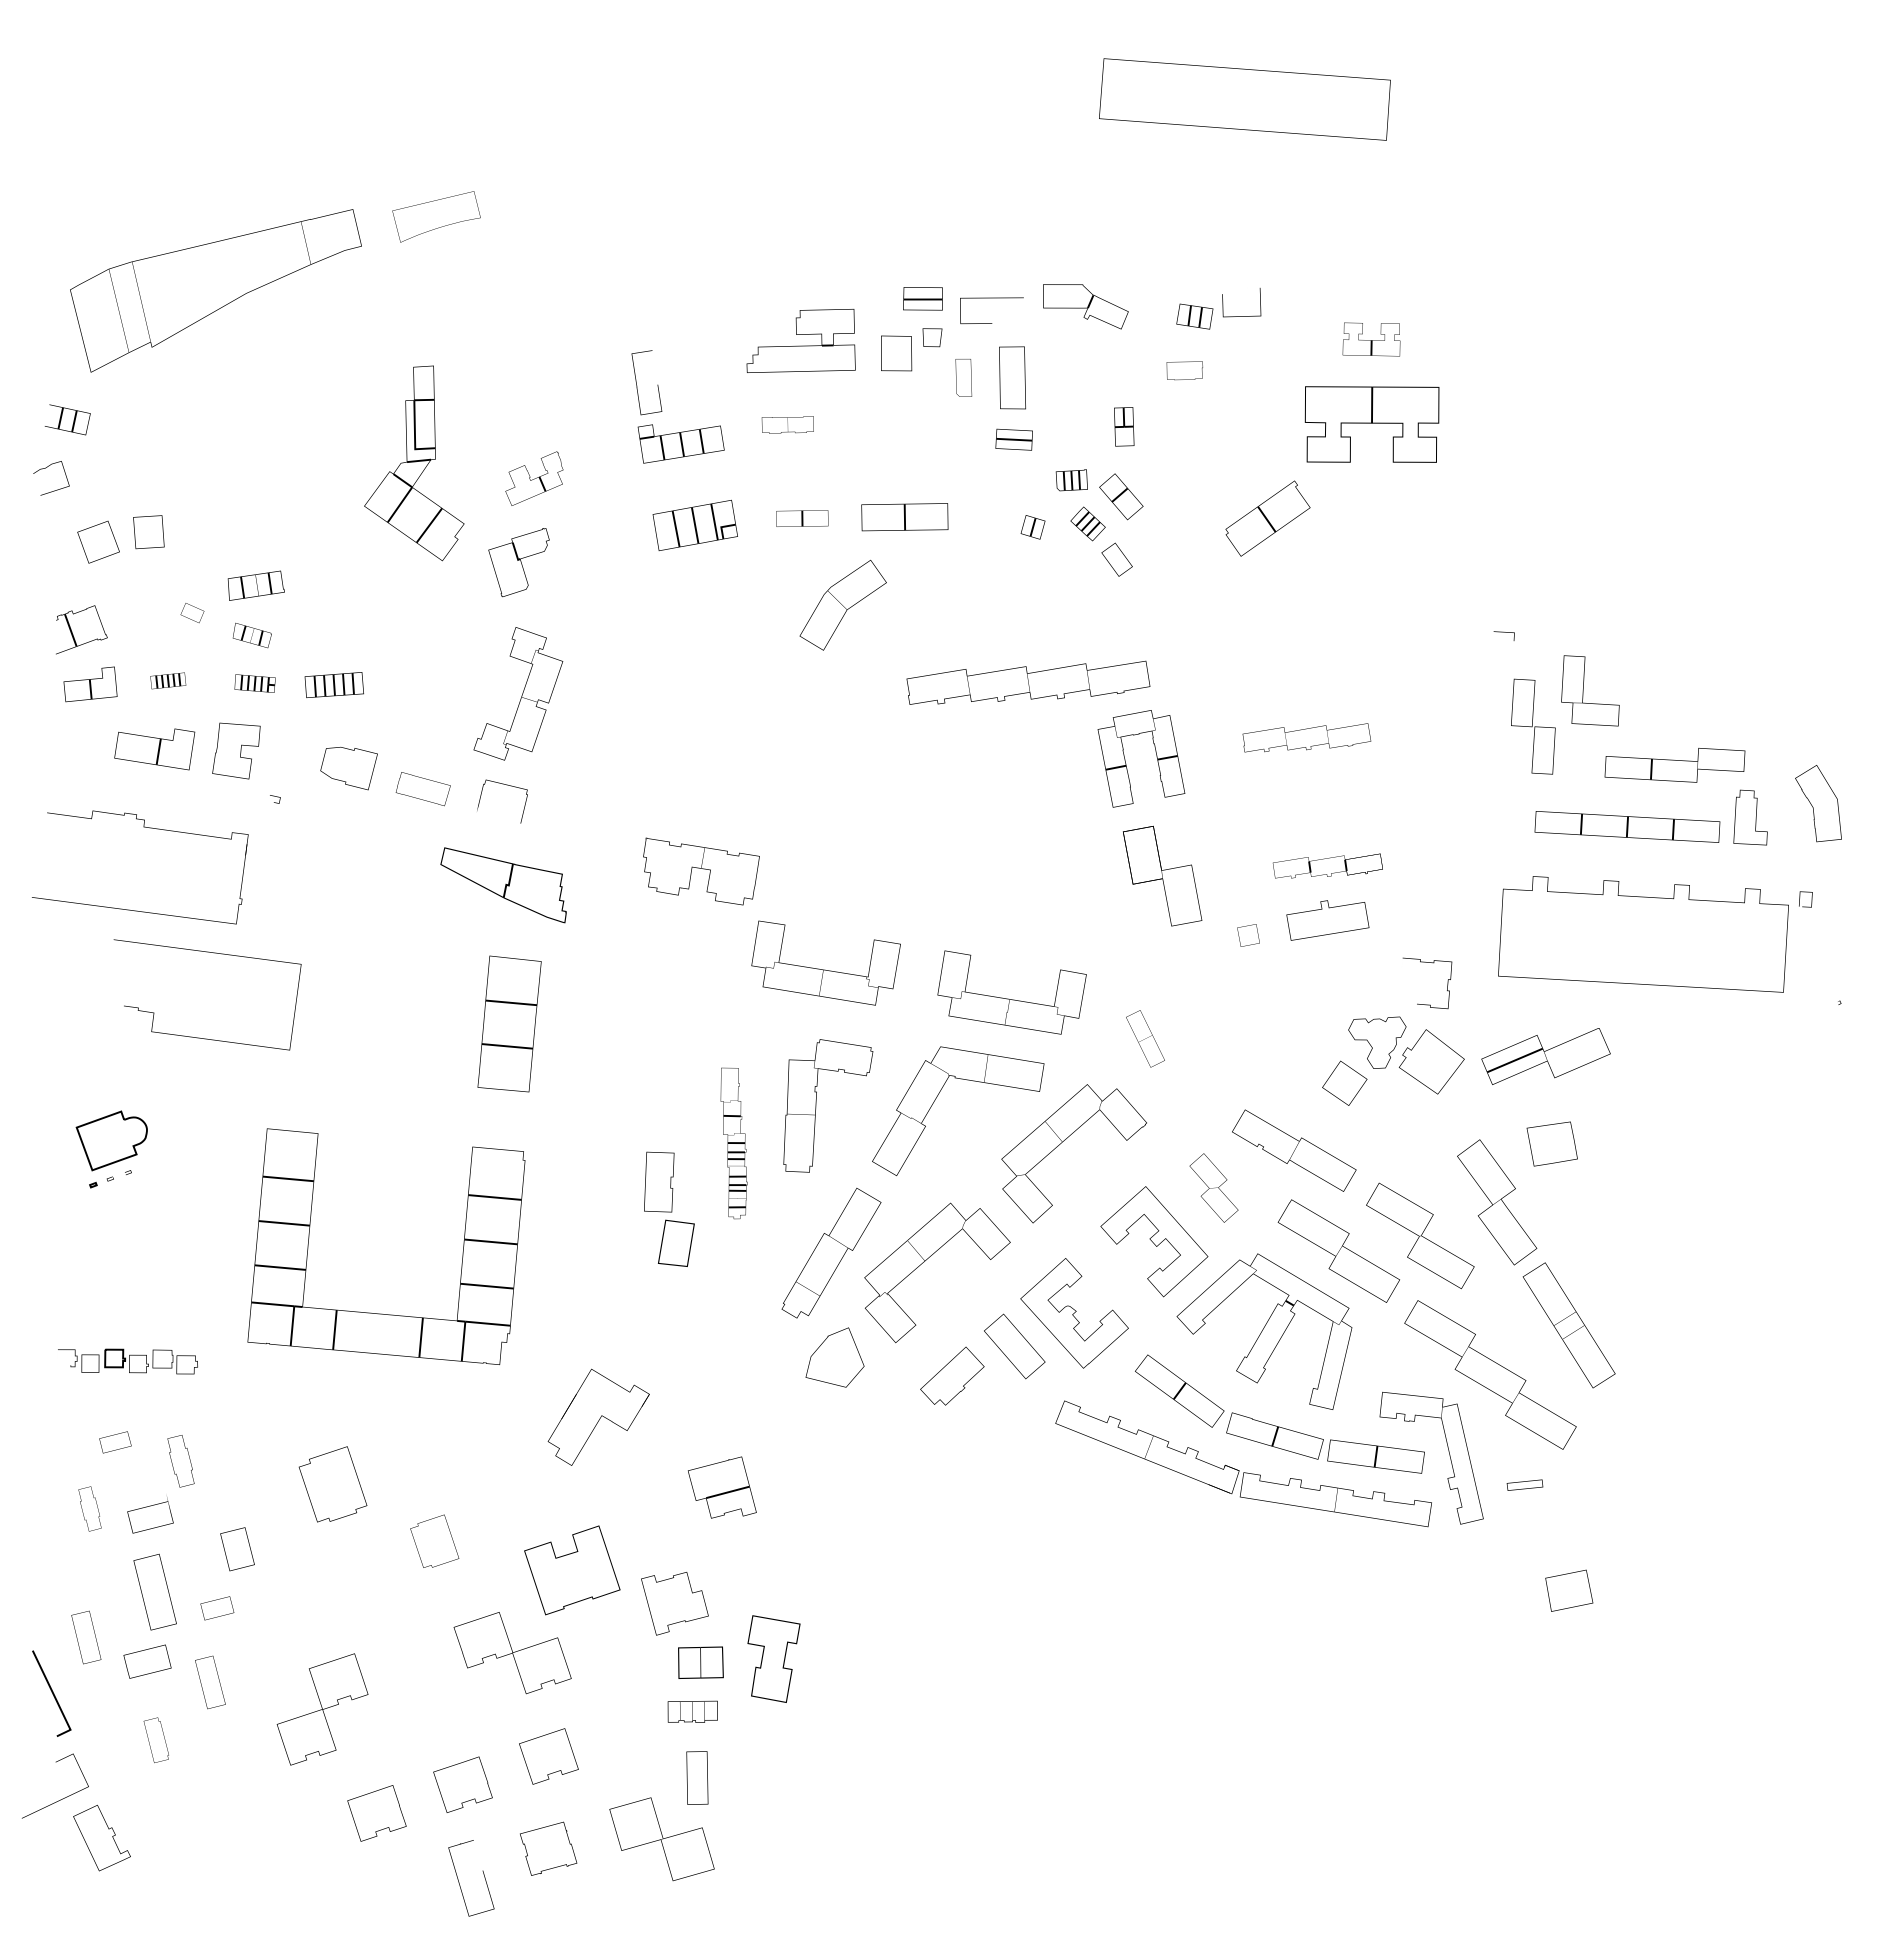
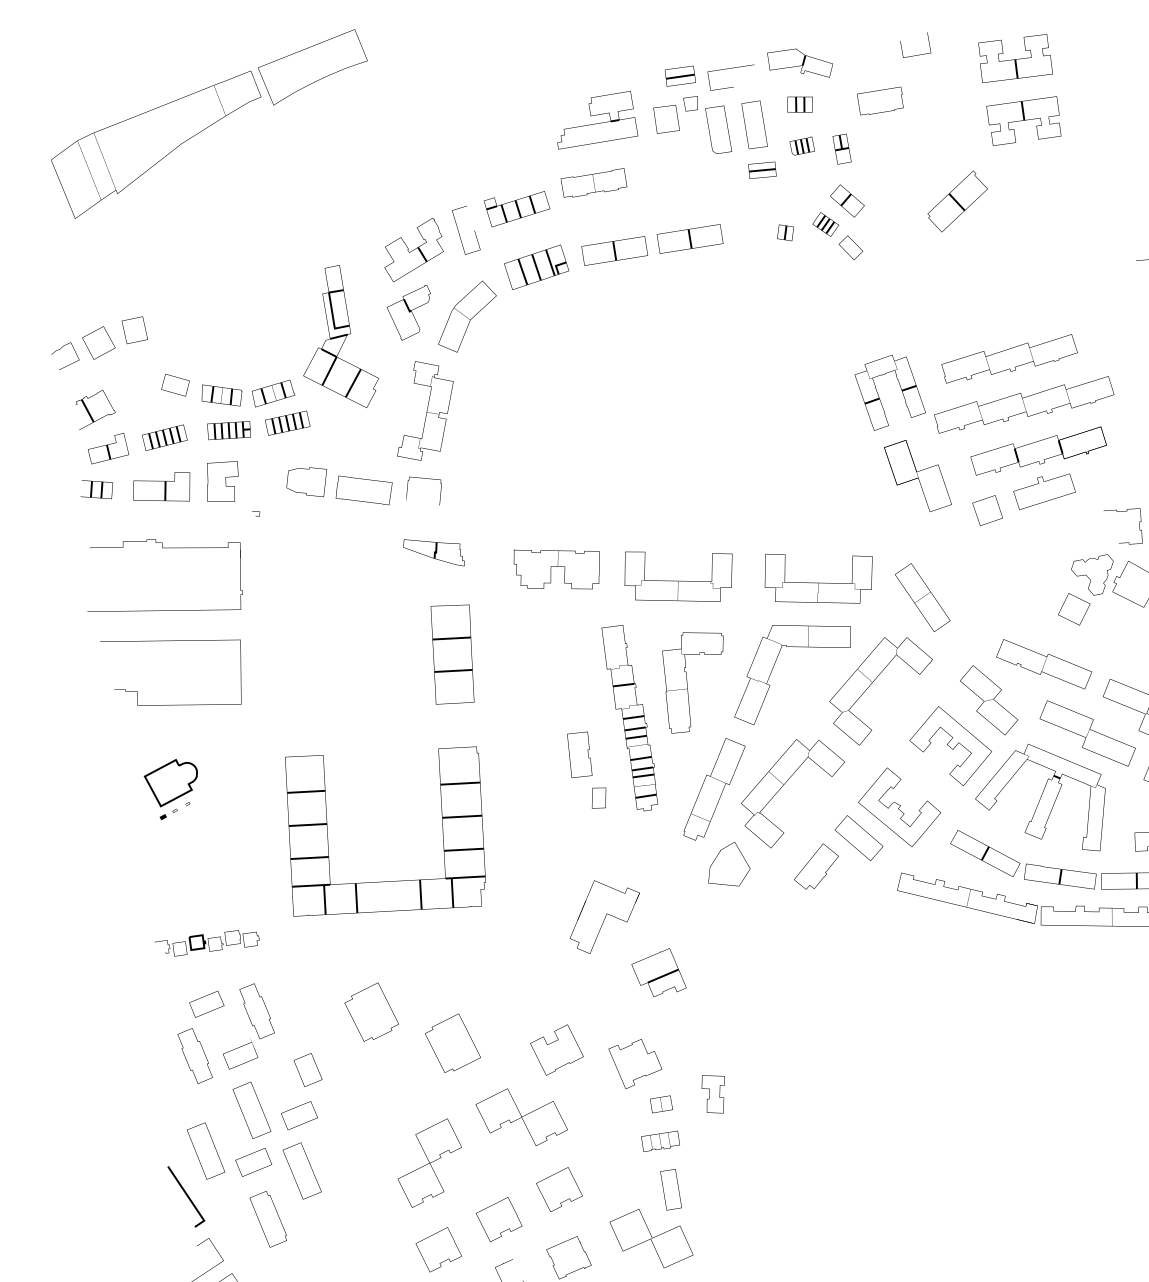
part: (436, 216) -> (313, 67), size x1.67
part: (1194, 316) -> (799, 104), moved
part: (1371, 339) -> (1014, 58), size x1.67
part: (1184, 370) -> (880, 101), size x1.67
part: (963, 377) -> (718, 129), size x1.67
part: (637, 385) -> (459, 233), moved
part: (67, 419) -> (96, 489), moved
part: (787, 424) -> (593, 183), size x1.67
part: (1372, 424) -> (1024, 121), size x0.71
part: (414, 463) -> (335, 339), moved
curve: (45, 468) -> (59, 349), moved
part: (534, 478) -> (413, 249), size x1.43
part: (1071, 480) -> (802, 146), moved
part: (802, 518) -> (614, 250), size x1.67
part: (255, 585) -> (272, 393), moved
part: (842, 605) -> (466, 317), moved
part: (192, 612) -> (175, 384), size x1.67
part: (252, 635) -> (222, 395), size x1.43
part: (168, 680) -> (165, 437), size x1.67
part: (1028, 682) -> (1024, 404), moved
part: (254, 683) -> (228, 430), size x1.43
part: (1306, 737) -> (1009, 358), size x1.43
part: (423, 788) -> (364, 489), size x1.43
part: (1327, 865) -> (1038, 450), size x1.67
part: (701, 871) -> (558, 568), moved
part: (503, 885) -> (433, 552), size x0.62
part: (1248, 935) -> (987, 510), size x1.67
curve: (213, 953) -> (174, 641), moved
part: (1145, 1038) -> (922, 597), size x1.67
part: (733, 1143) -> (630, 718), size x1.67
part: (1213, 1187) -> (988, 699), size x1.43
part: (676, 1242) -> (598, 797), size x0.62
part: (598, 1416) -> (604, 914), moved
part: (115, 1442) -> (206, 1004), size x1.43
part: (180, 1460) -> (256, 1010), size x1.43
part: (89, 1508) -> (194, 1055), size x1.67
part: (434, 1541) -> (452, 1043), size x1.43
part: (572, 1570) -> (557, 1050), size x0.71
part: (217, 1608) -> (299, 1115), size x1.43
part: (86, 1637) -> (206, 1151), size x1.43
part: (773, 1659) -> (714, 1094), size x0.62
part: (700, 1662) -> (661, 1104), size x0.62
part: (210, 1682) -> (302, 1171), size x1.43
part: (322, 1709) -> (429, 1163), moved
part: (156, 1740) -> (268, 1219), size x1.67

